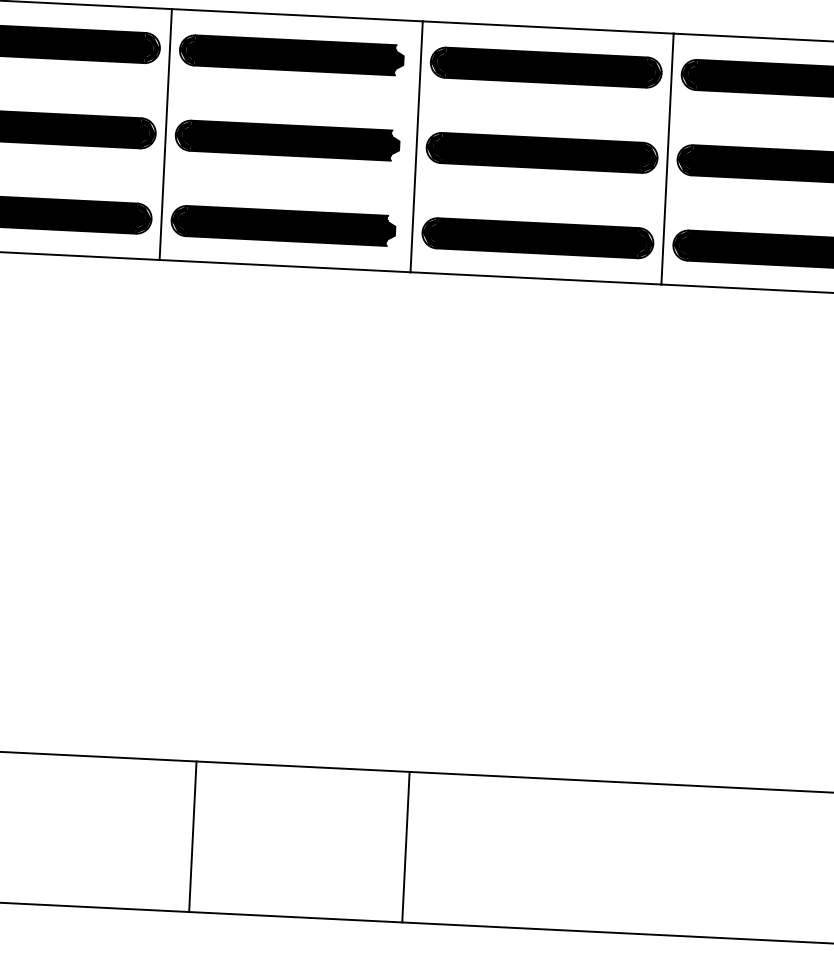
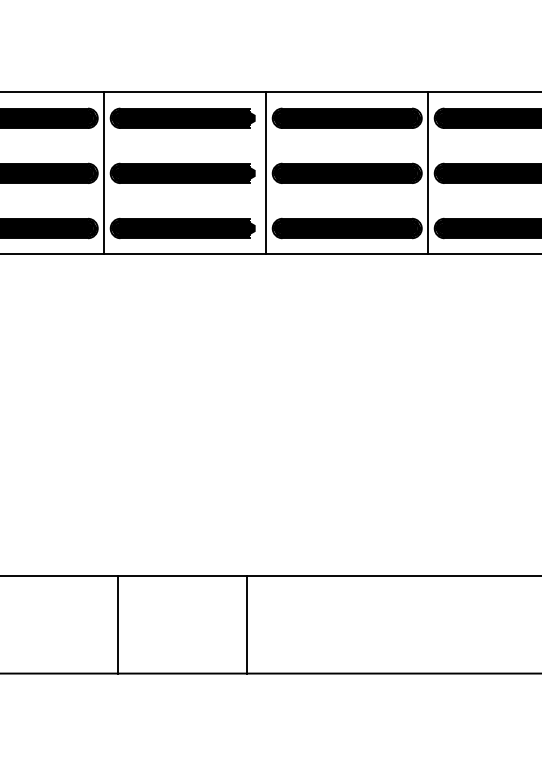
line: (192, 836) -> (117, 624), moved
line: (406, 846) -> (247, 624), moved

